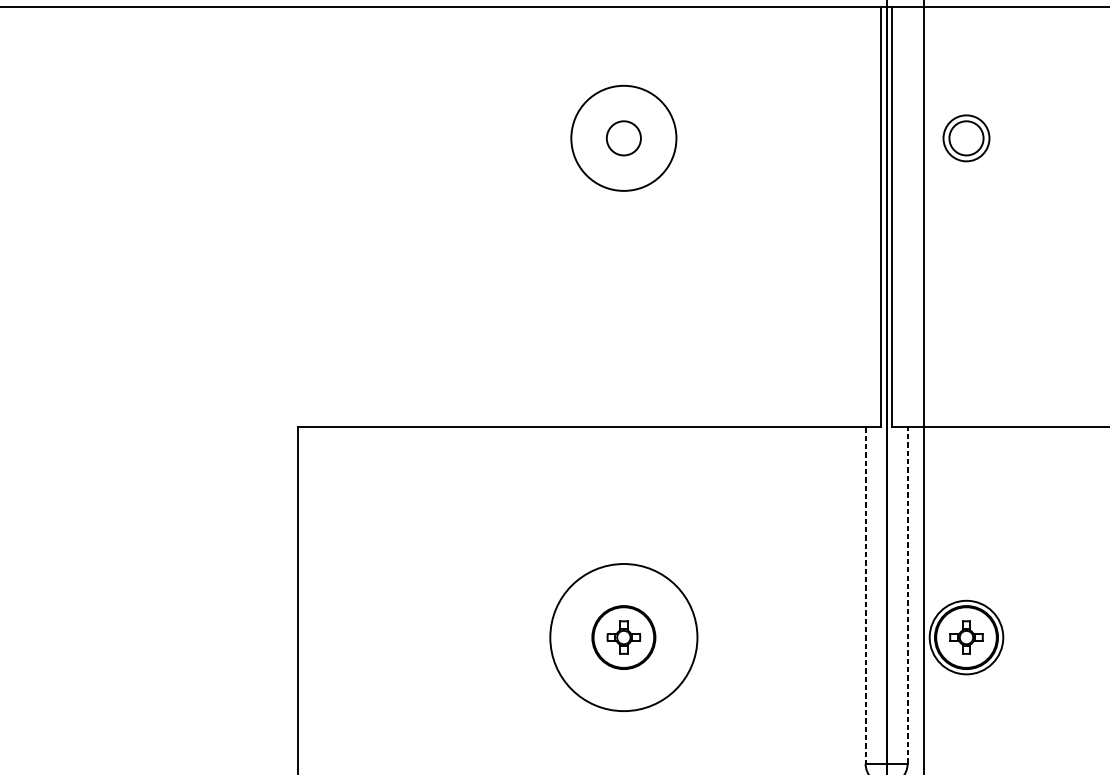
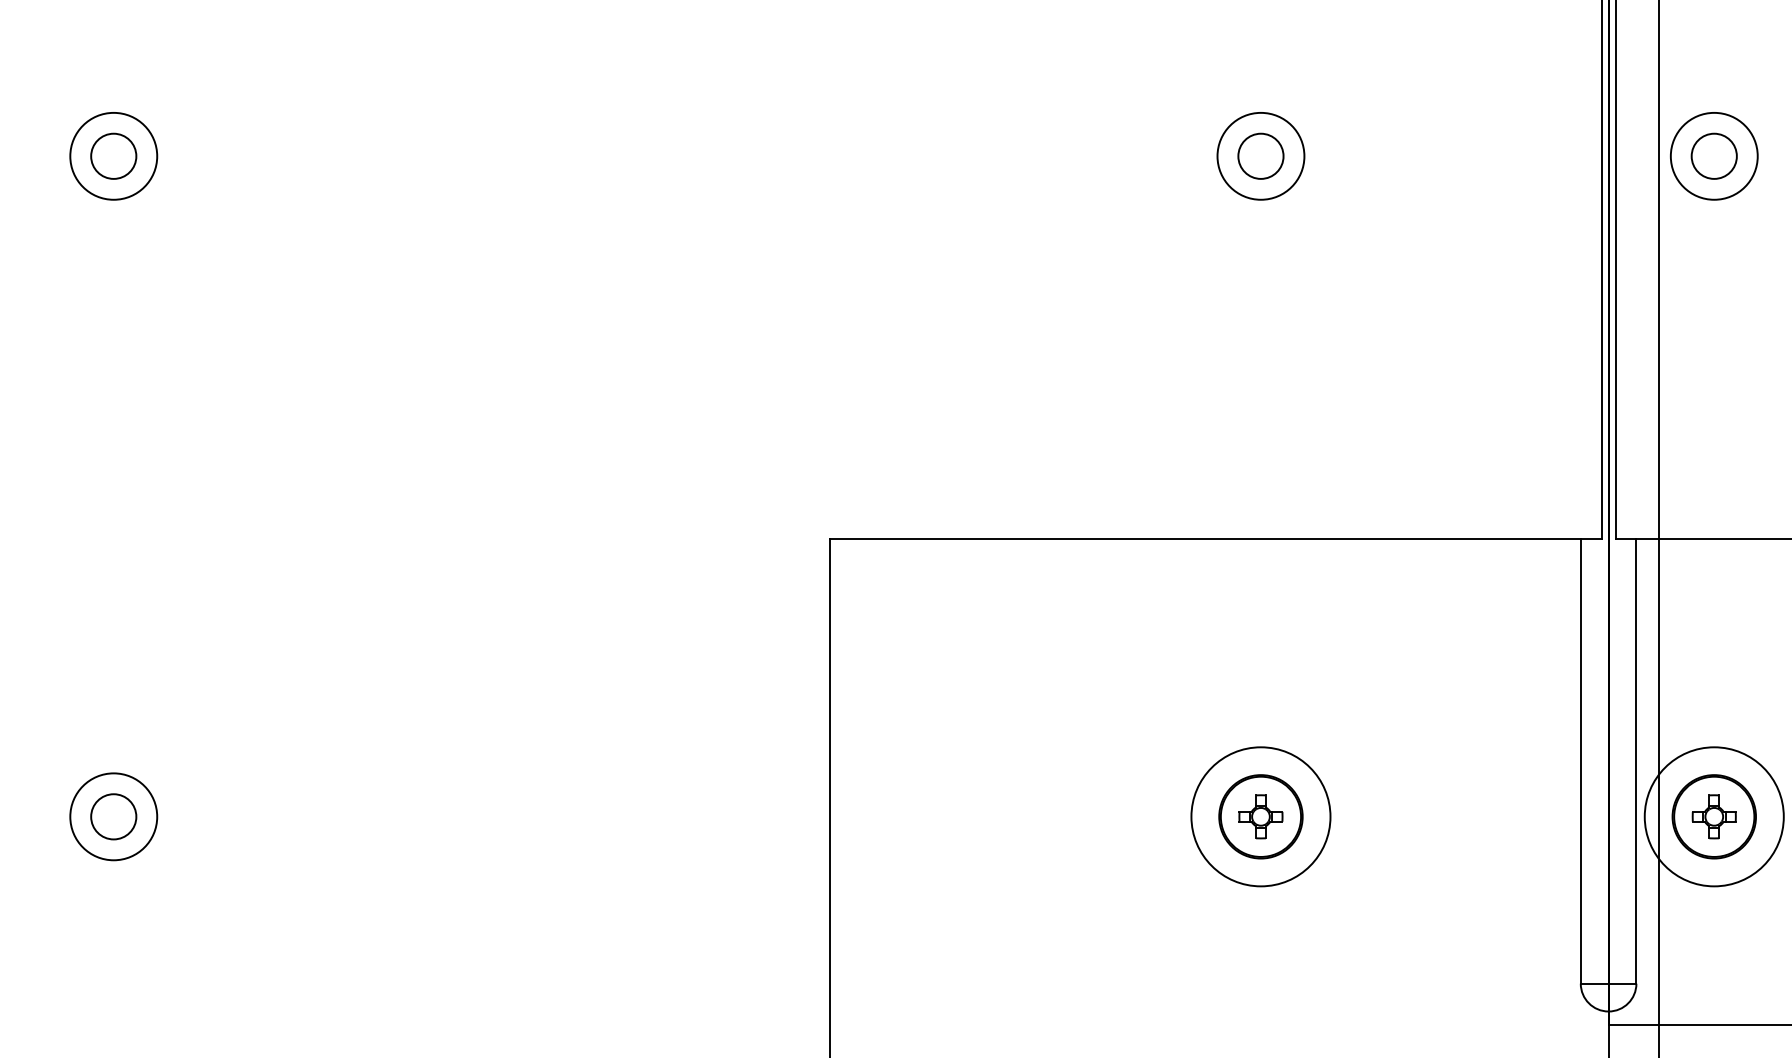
circle: (623, 137) -> (1260, 155), size x0.62
circle: (965, 137) -> (1713, 155), size x1.43
line: (865, 595) -> (1580, 761), dashed -> solid
line: (907, 595) -> (1636, 760), dashed -> solid
circle: (623, 637) -> (1260, 816), size x0.71
circle: (965, 637) -> (1713, 816), size x1.43

